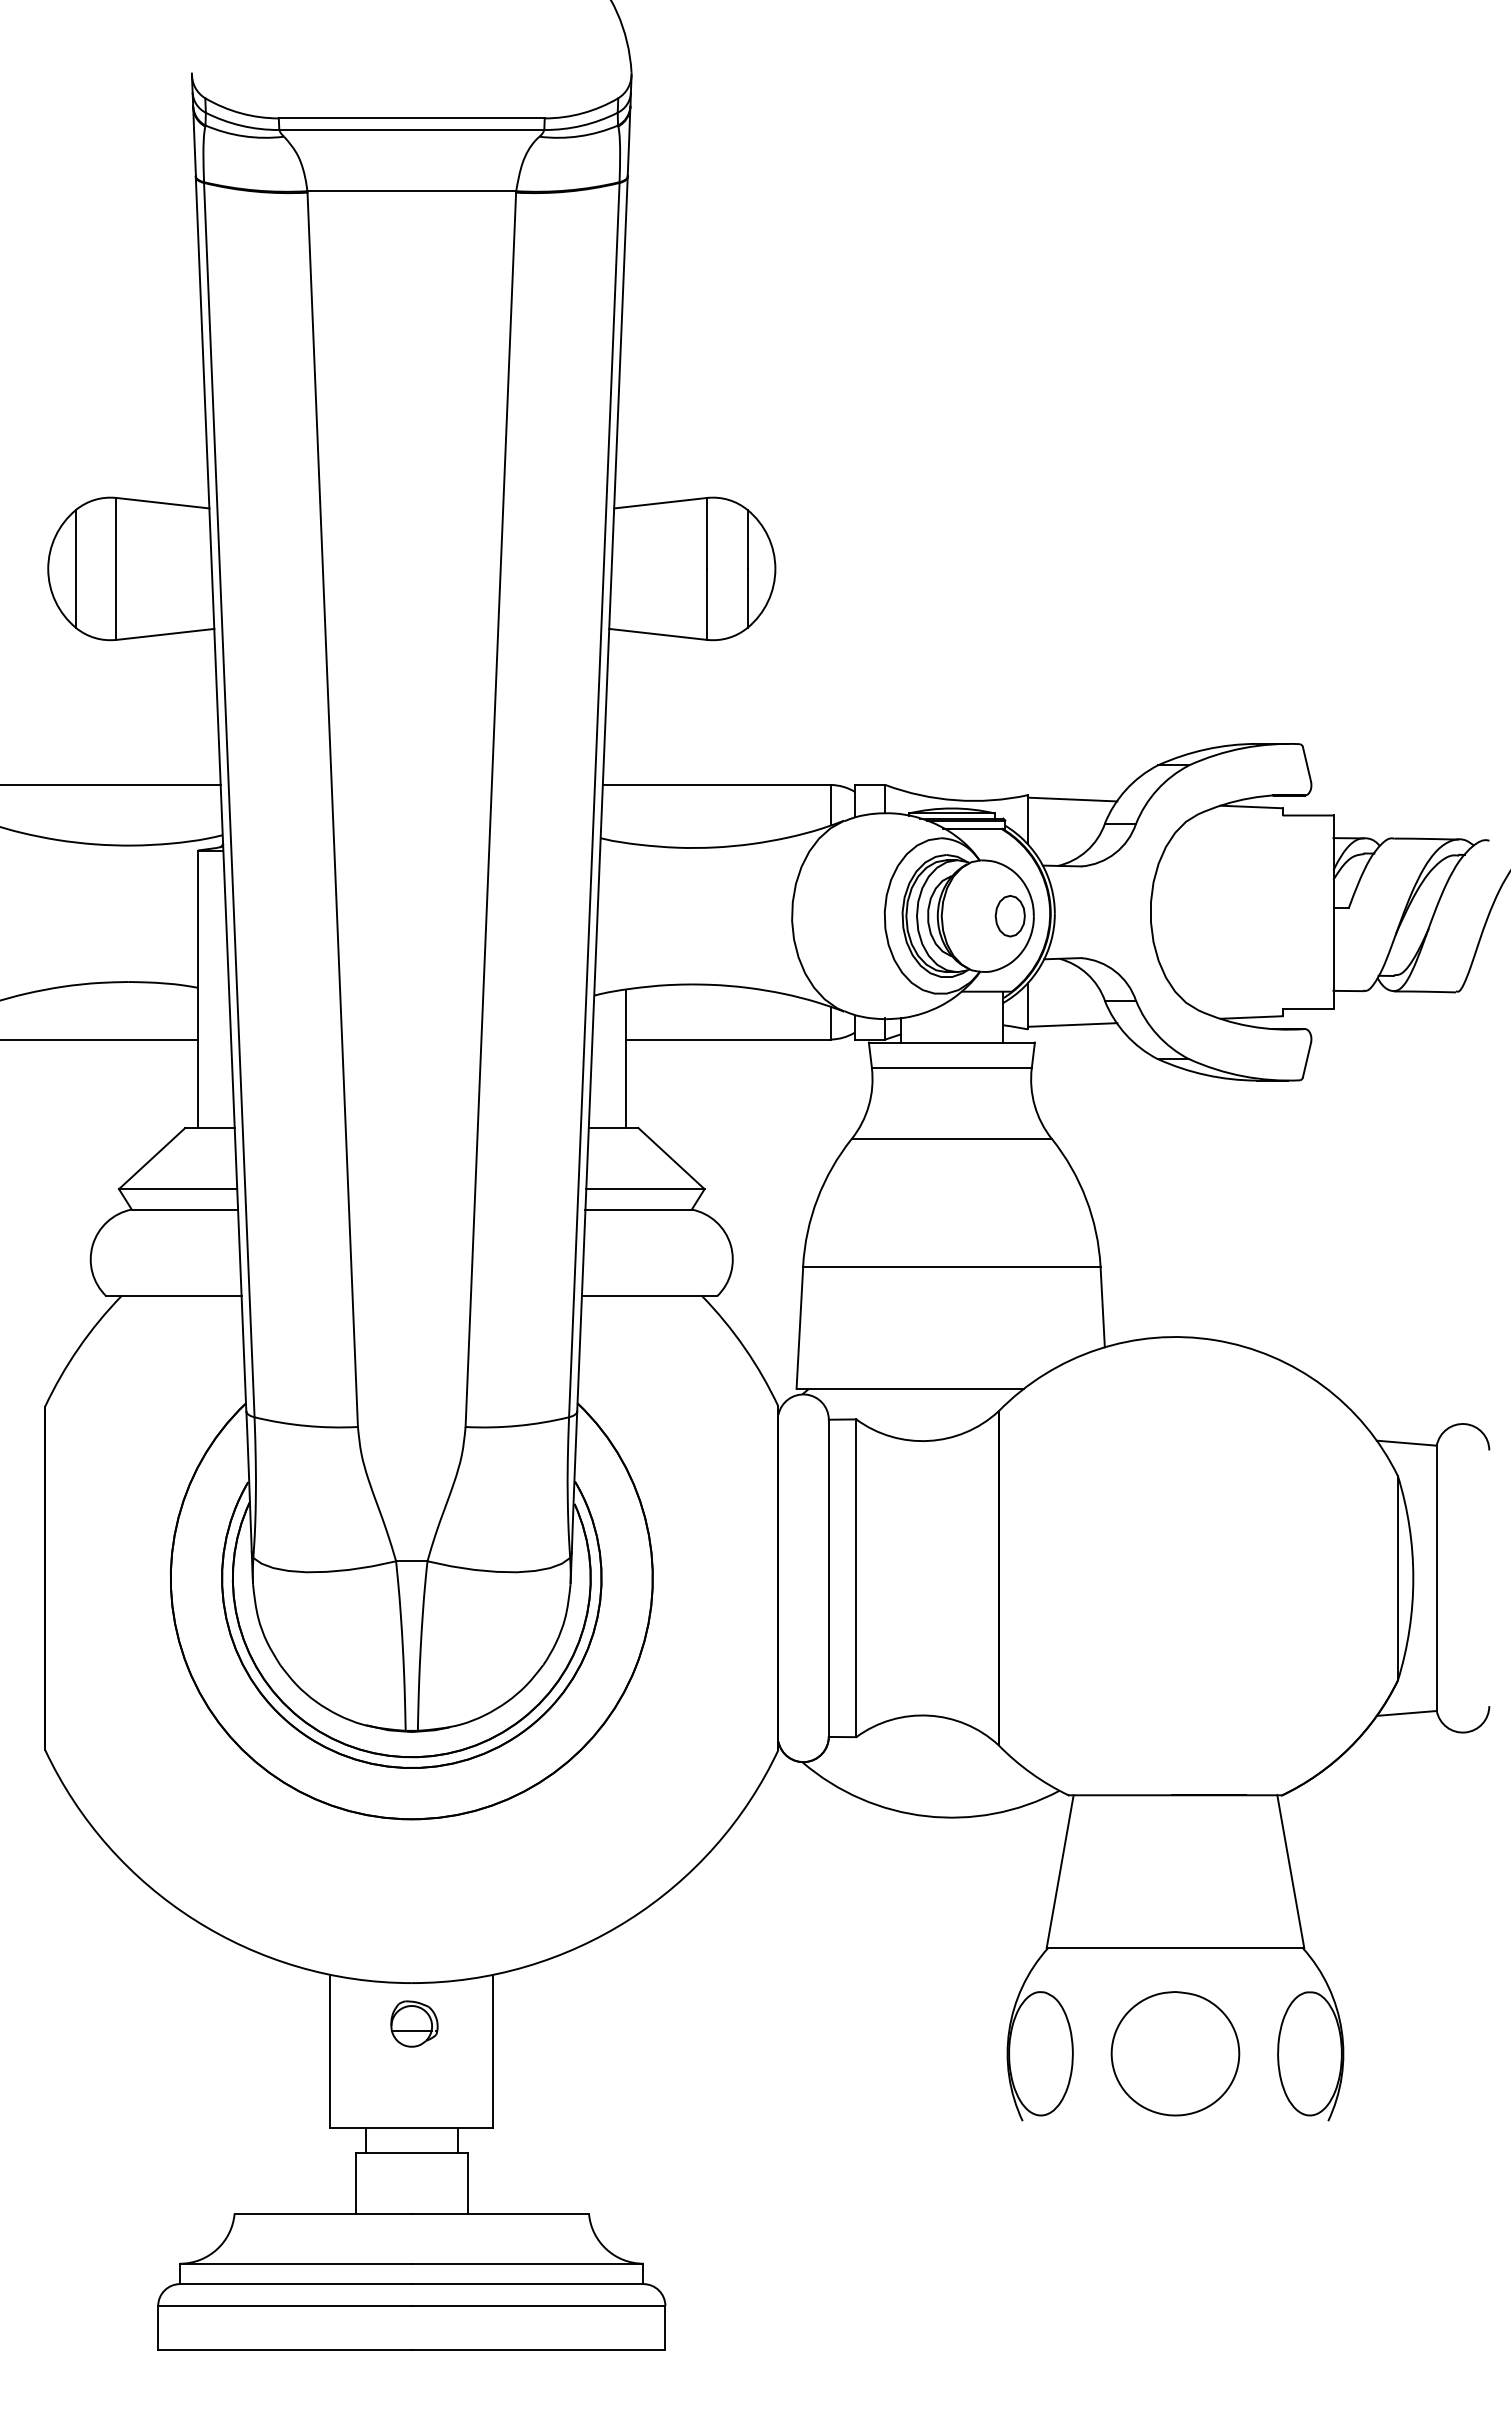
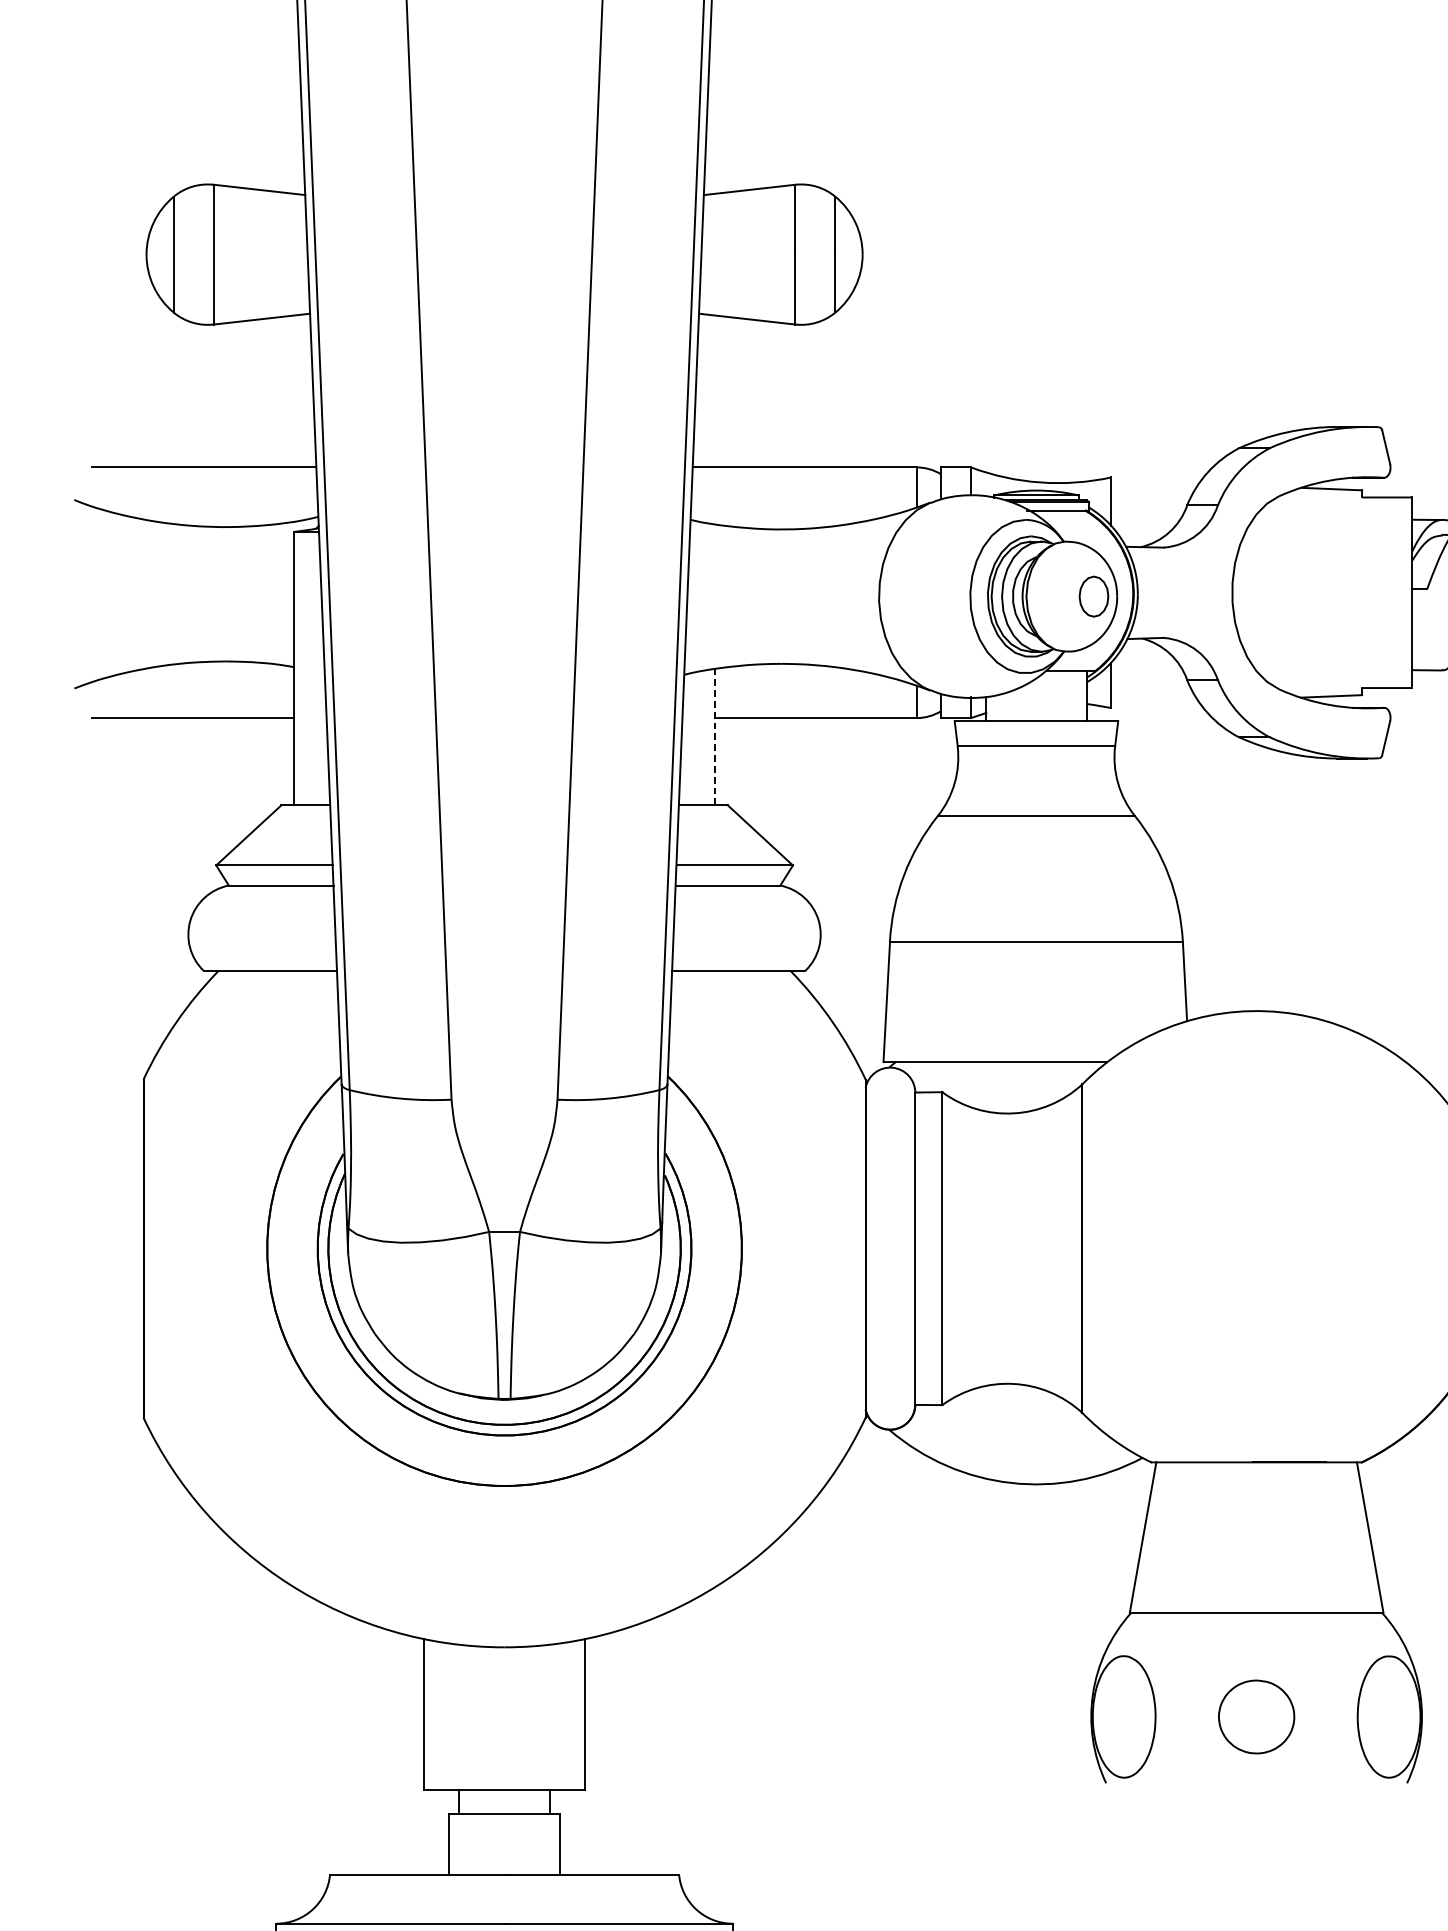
line: (1072, 799) -> (1155, 481), removed
line: (1072, 1024) -> (1155, 703), removed
line: (625, 1058) -> (715, 736), solid -> dashed
part: (414, 2023) -> (507, 1687), removed
part: (1175, 2053) -> (1256, 1716), size x0.6

